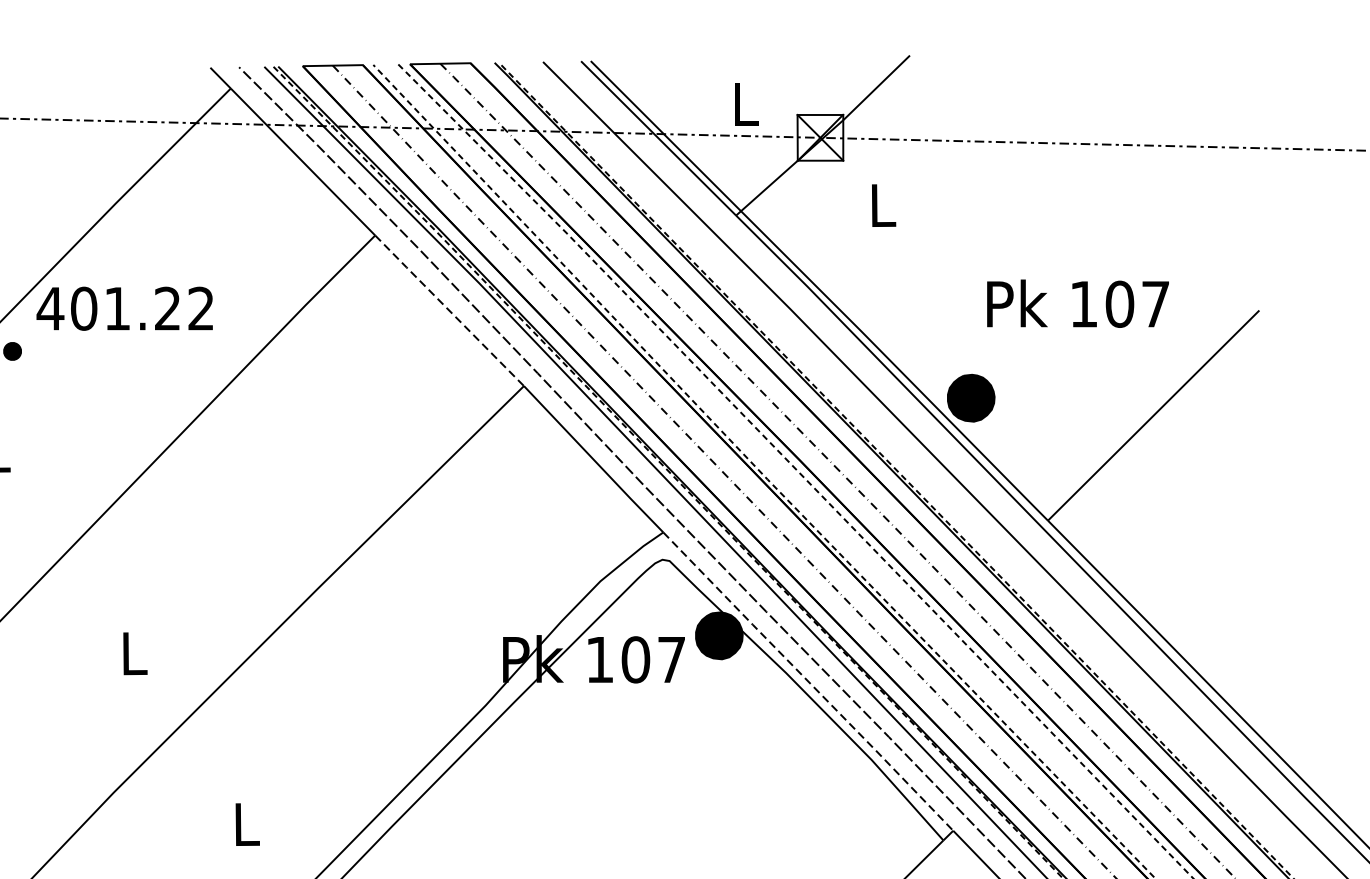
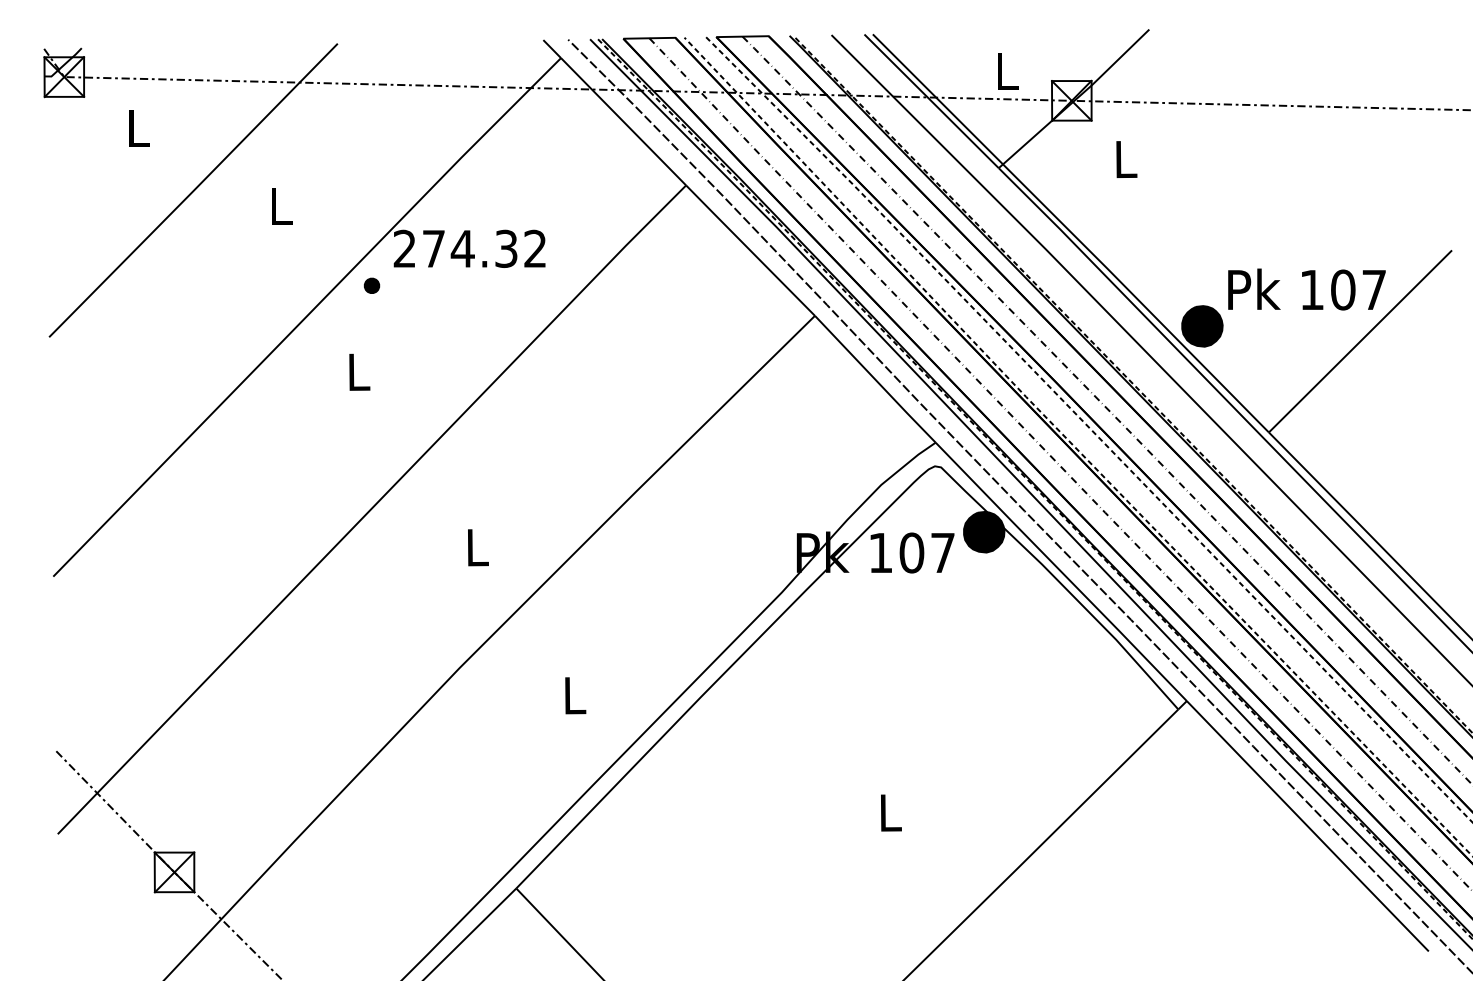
text: (1077, 303) -> (1306, 289), moved
text: (107, 308) -> (454, 248), 401.22 -> 274.32
line: (449, 310) -> (750, 250), dashed -> solid
line: (808, 681) -> (1061, 571), dashed -> solid

